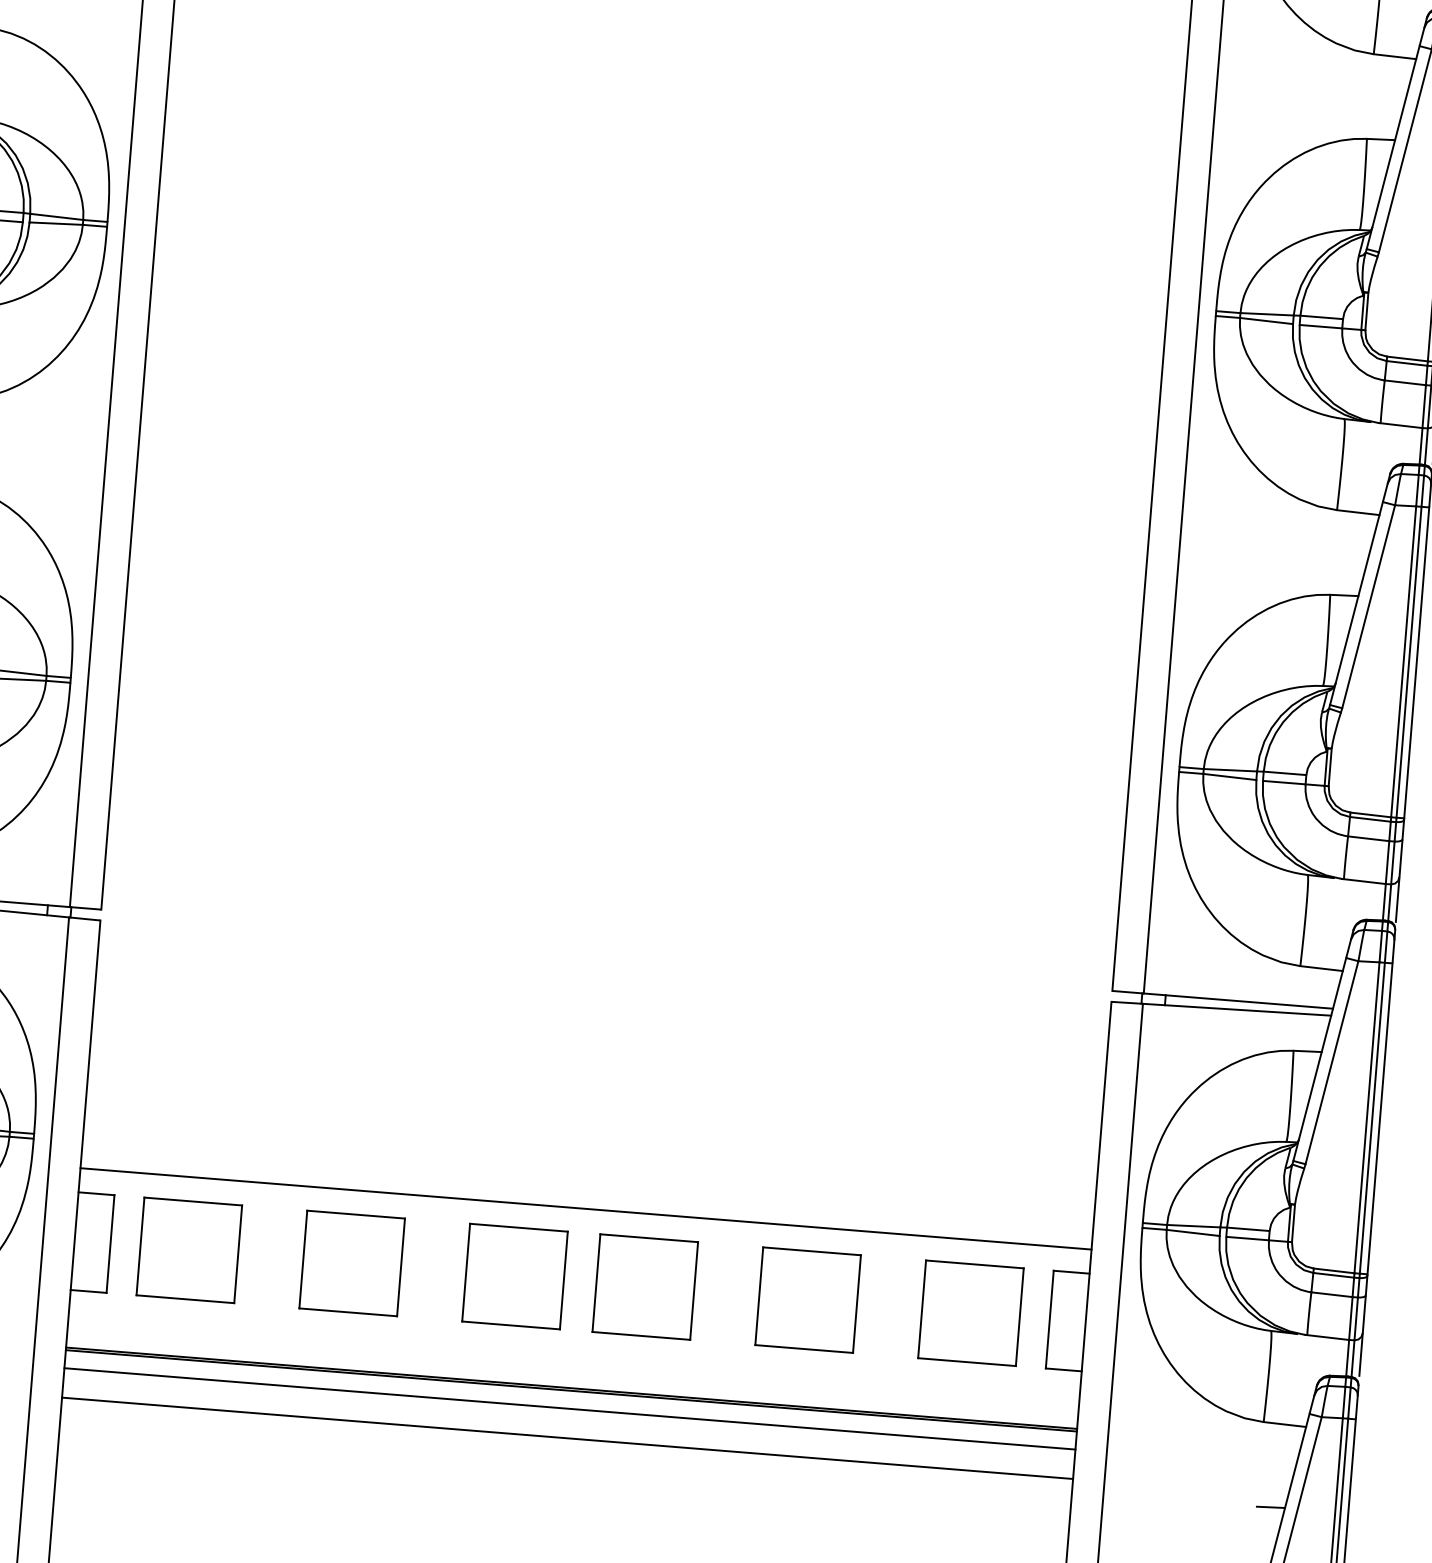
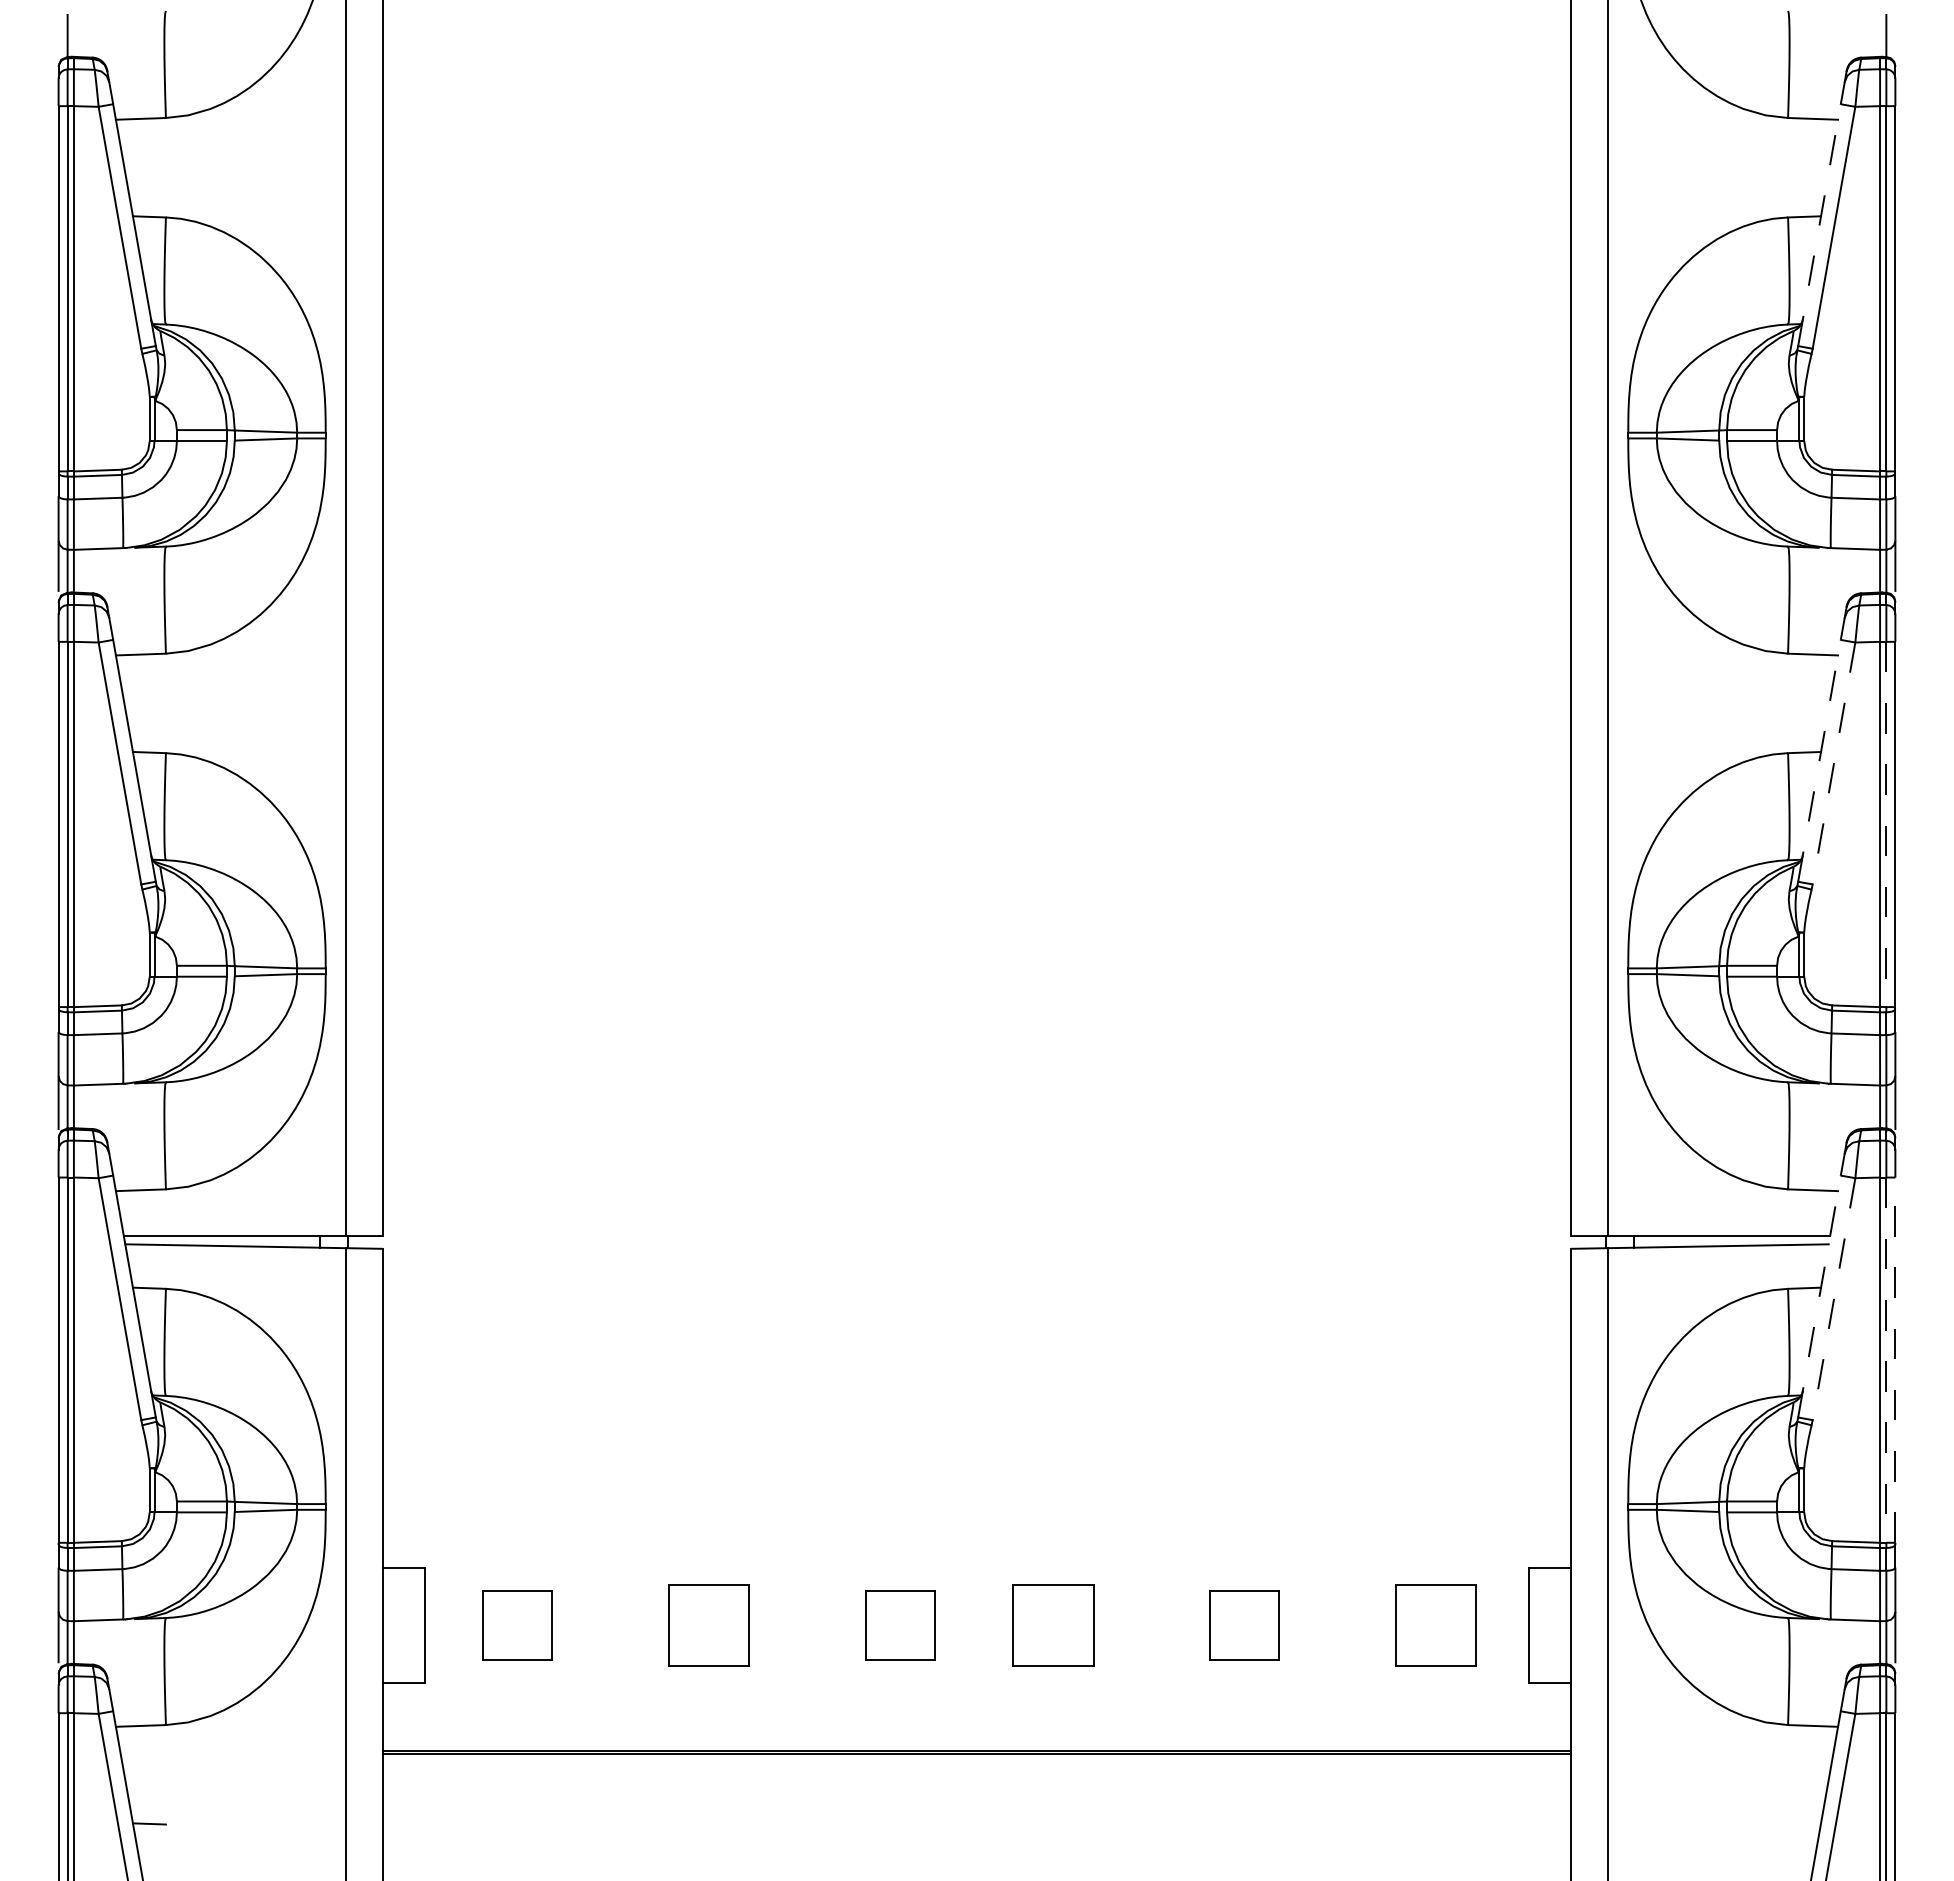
line: (1393, 147) -> (1819, 225), solid -> dashed
line: (1356, 603) -> (1819, 760), solid -> dashed
line: (1369, 606) -> (1834, 763), solid -> dashed
line: (1409, 662) -> (1886, 824), solid -> dashed
line: (1319, 1059) -> (1819, 1296), solid -> dashed
line: (1332, 1063) -> (1834, 1299), solid -> dashed
line: (1372, 1118) -> (1886, 1360), solid -> dashed
line: (1380, 1119) -> (1895, 1360), solid -> dashed
line: (585, 1208) -> (976, 1539), removed
part: (189, 1250) -> (517, 1625), size x0.6
part: (352, 1263) -> (709, 1625), size x0.7
part: (515, 1276) -> (900, 1625), size x0.6
part: (645, 1287) -> (1053, 1625), size x0.7
part: (807, 1300) -> (1244, 1625), size x0.6
part: (971, 1313) -> (1436, 1625), size x0.7
line: (569, 1408) -> (976, 1774), removed
line: (567, 1438) -> (976, 1809), removed
line: (1270, 1506) -> (1804, 1823), removed

